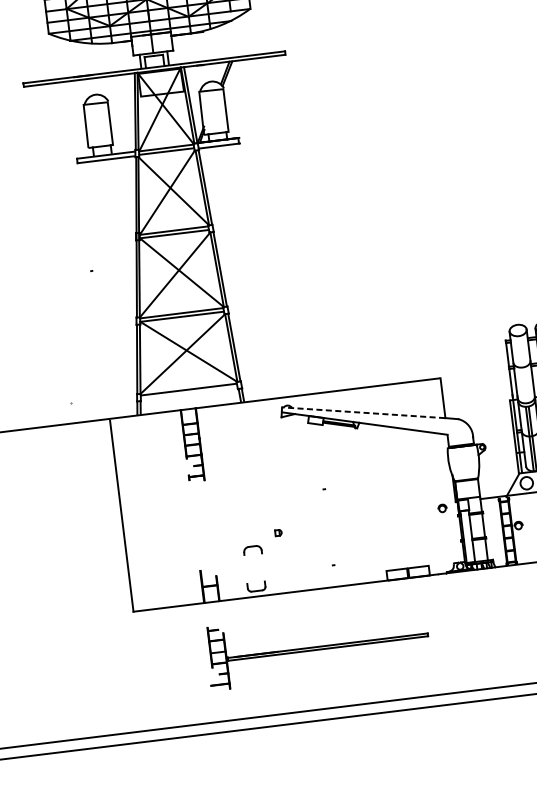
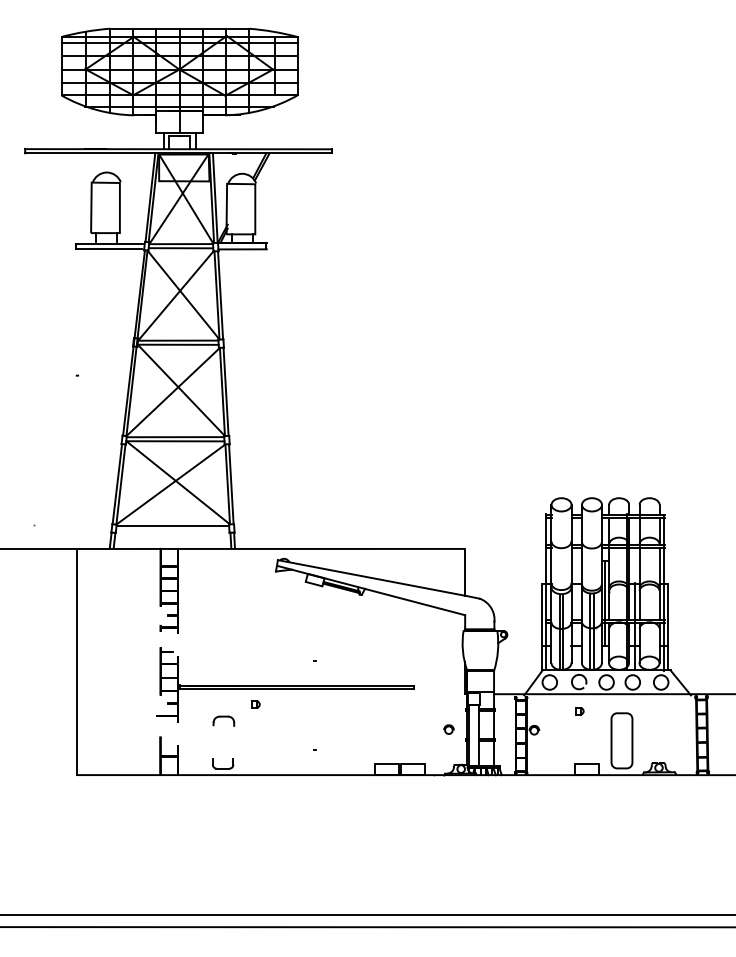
line: (362, 412) -> (370, 577), dashed -> solid
part: (442, 508) -> (448, 729), moved
part: (317, 645) -> (285, 684), moved

